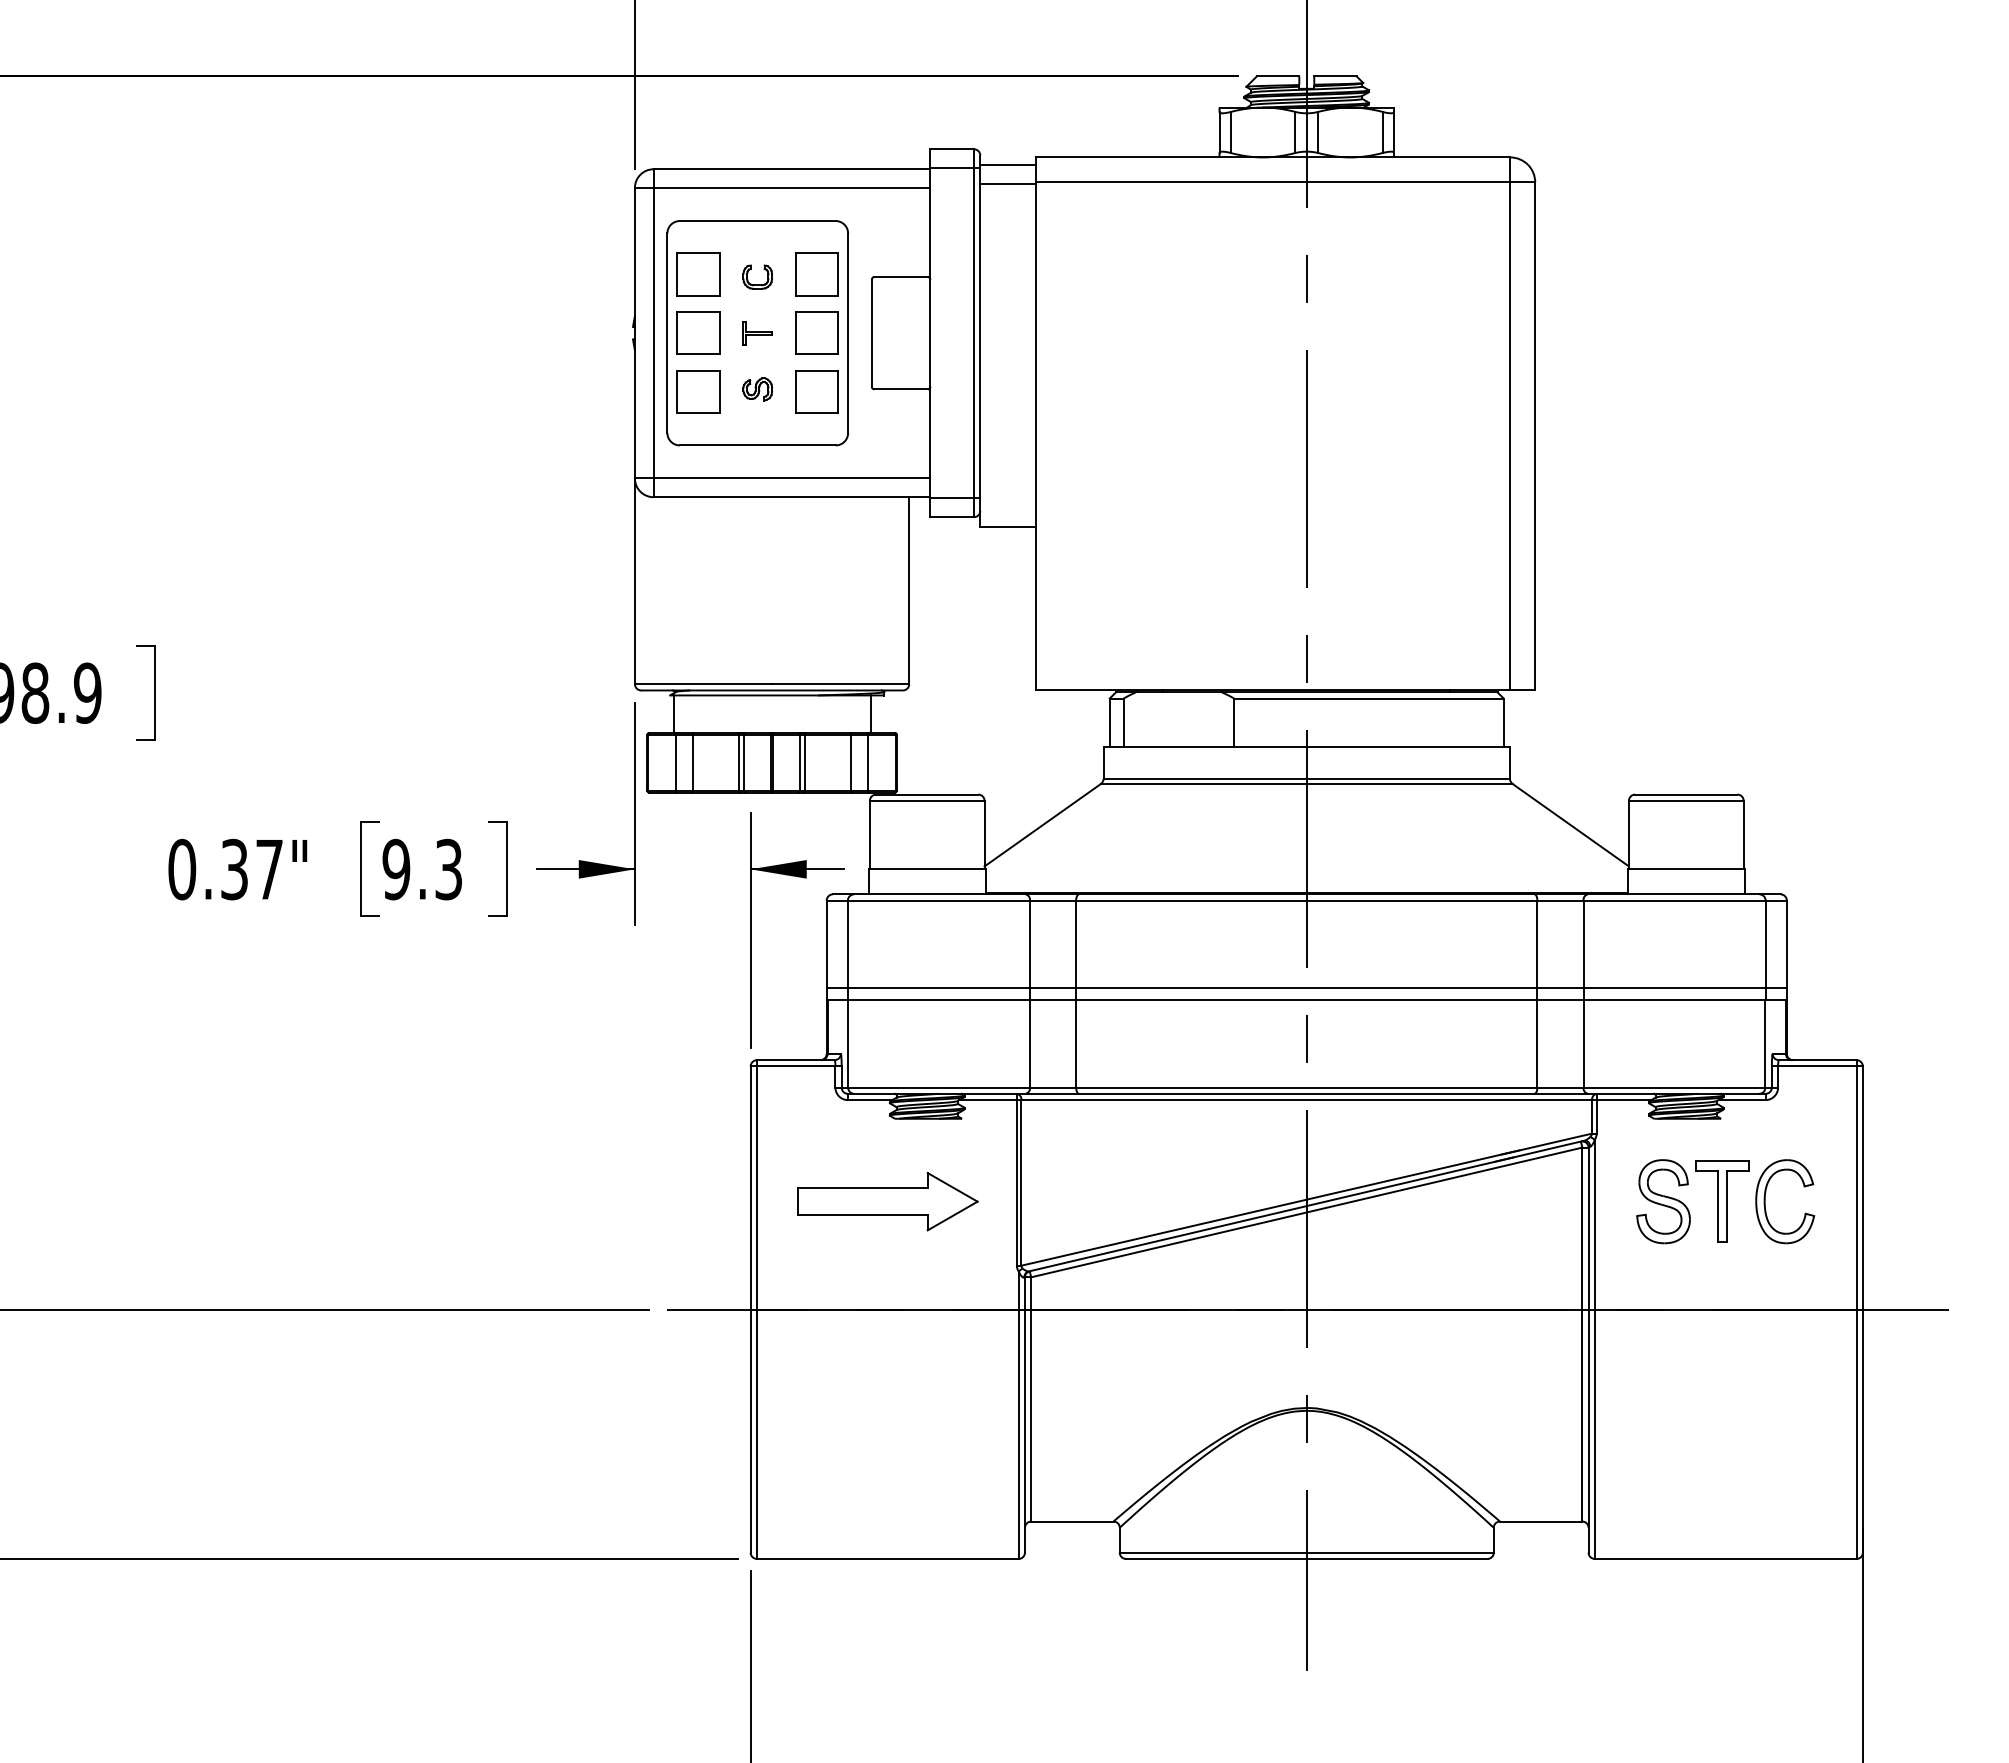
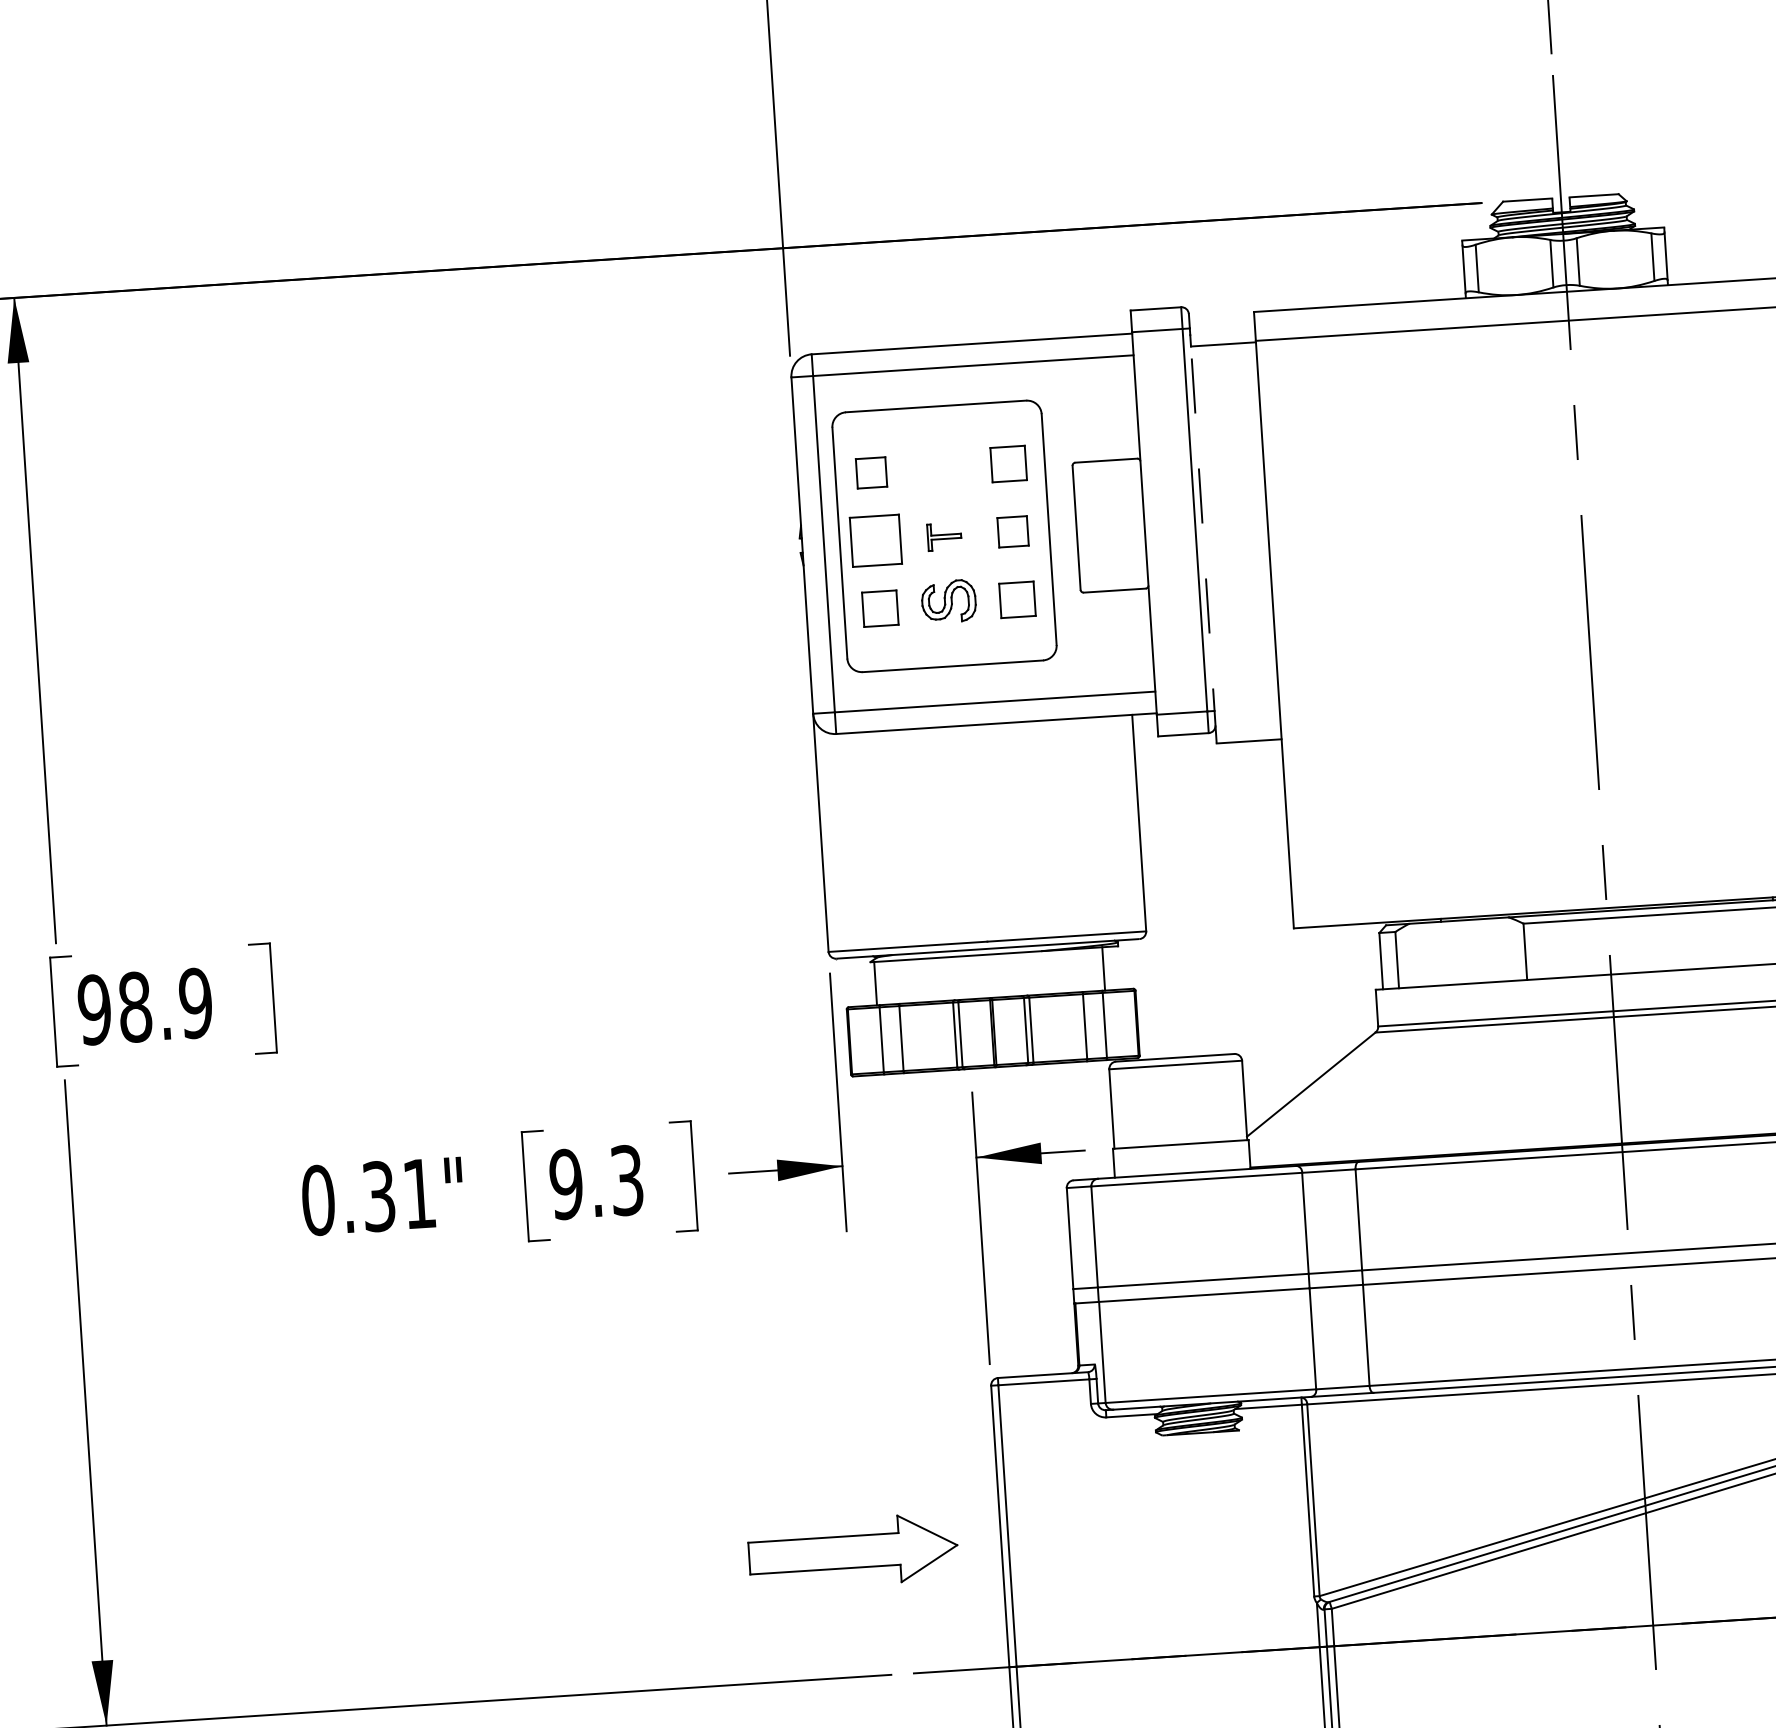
line: (1008, 164) -> (1222, 322), removed
part: (698, 274) -> (871, 472), size x0.6
part: (816, 274) -> (1008, 463), size x0.7
part: (757, 284) -> (940, 479), removed
part: (816, 332) -> (1012, 531), size x0.6
line: (980, 354) -> (1203, 544), solid -> dashed
part: (757, 389) -> (948, 601), size x1.6
part: (698, 391) -> (880, 608), size x0.7
part: (816, 391) -> (1016, 599), size x0.7
text: (269, 869) -> (419, 1193), 0.37" -> 0.31"
part: (887, 1201) -> (852, 1551), moved

